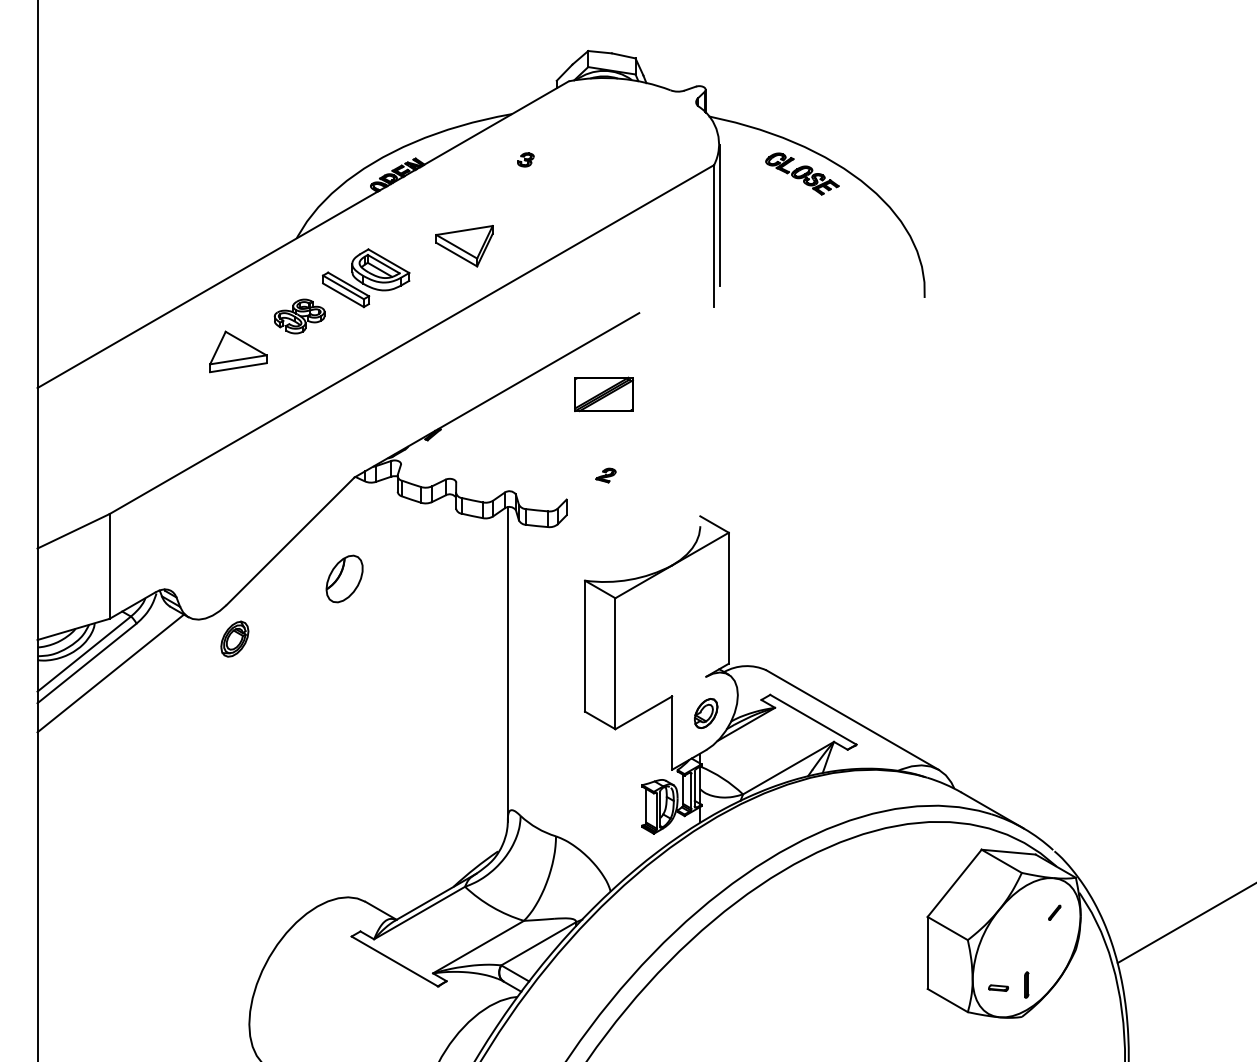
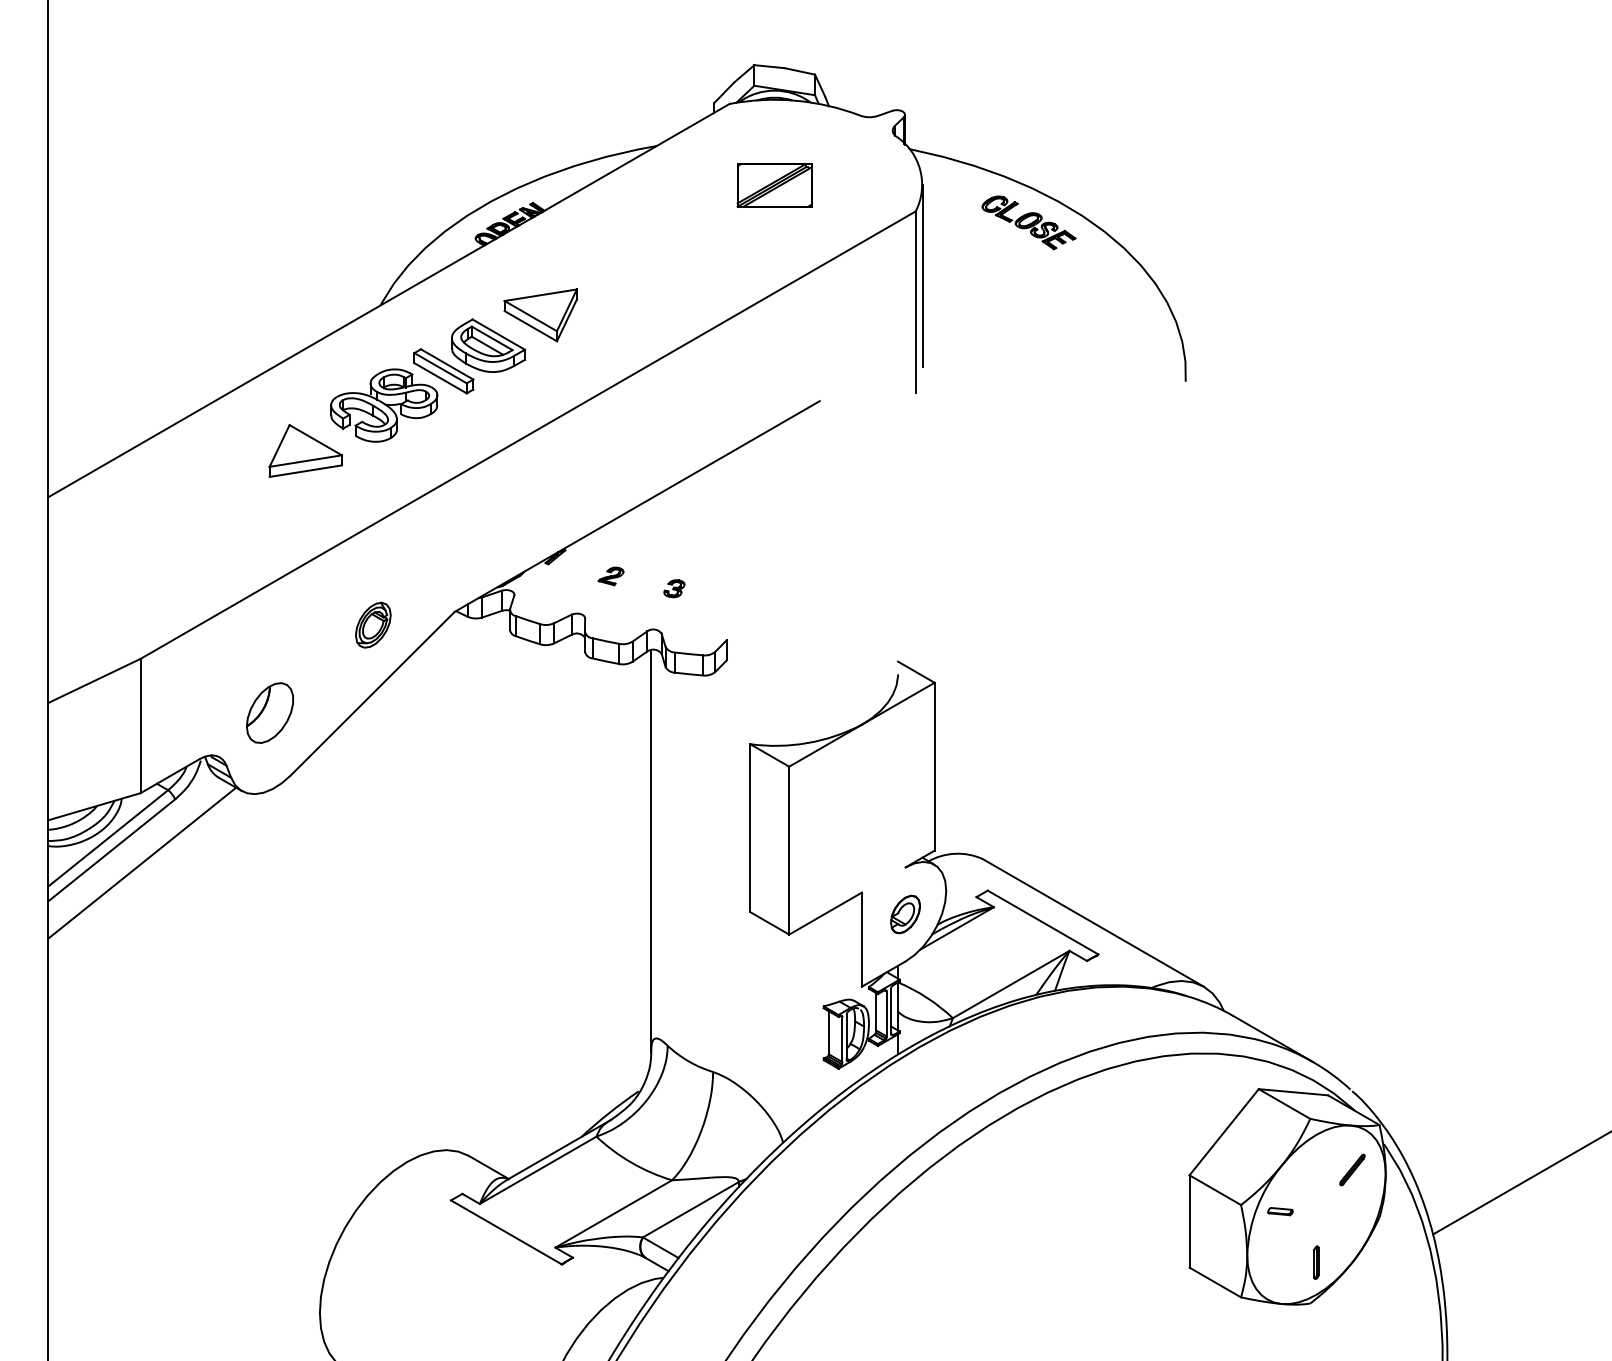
part: (525, 159) -> (674, 588), moved
part: (464, 246) -> (540, 315), moved
part: (299, 316) -> (384, 405), size x1.67
part: (603, 394) -> (774, 185), moved
part: (605, 475) -> (610, 576), moved
part: (344, 578) -> (269, 712), moved
part: (234, 638) -> (373, 624), moved
part: (1054, 912) -> (1352, 1169), size x1.67
part: (998, 988) -> (1280, 1211), moved

